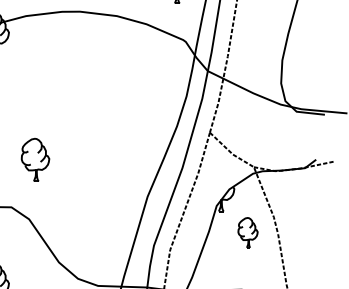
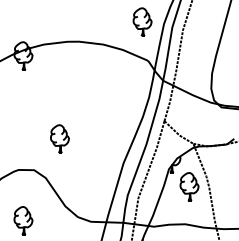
part: (34, 159) -> (59, 138), moved
part: (247, 232) -> (189, 186), size x1.43

